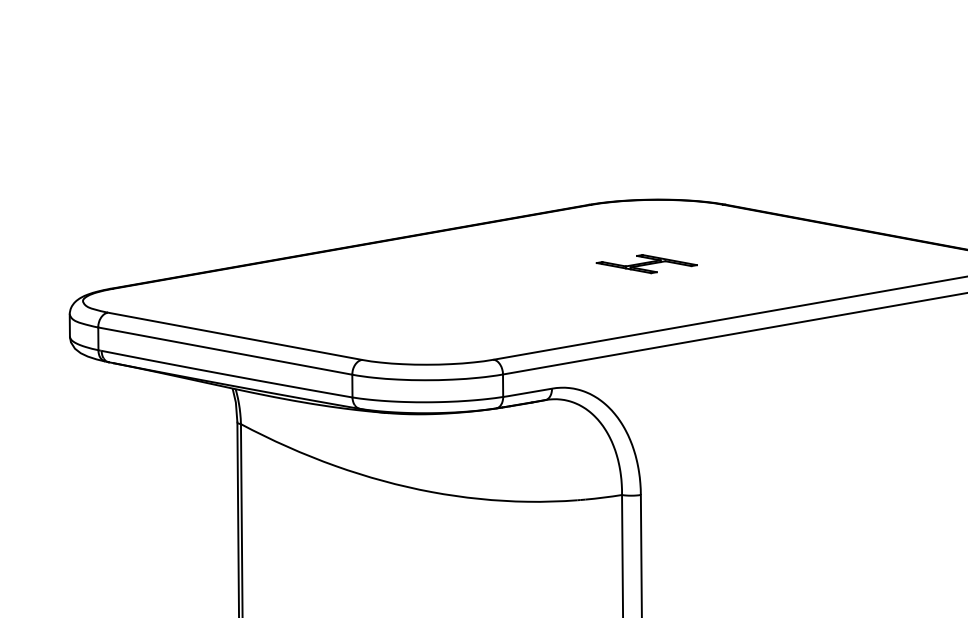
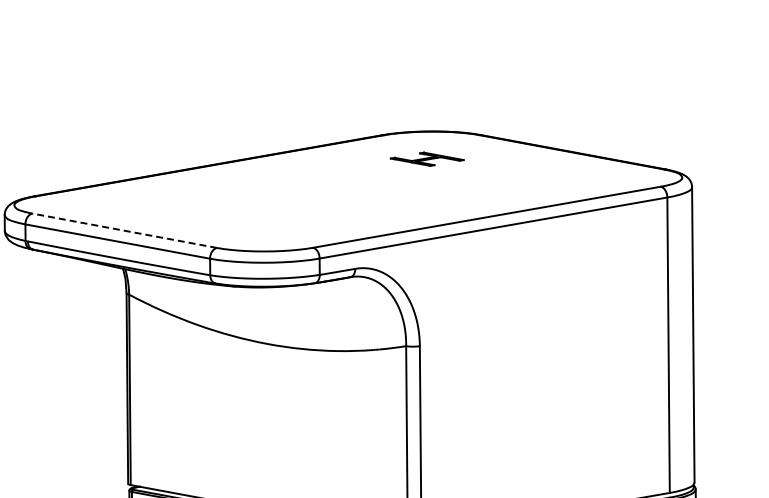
part: (645, 262) -> (426, 158), moved
line: (234, 335) -> (124, 230), solid -> dashed

